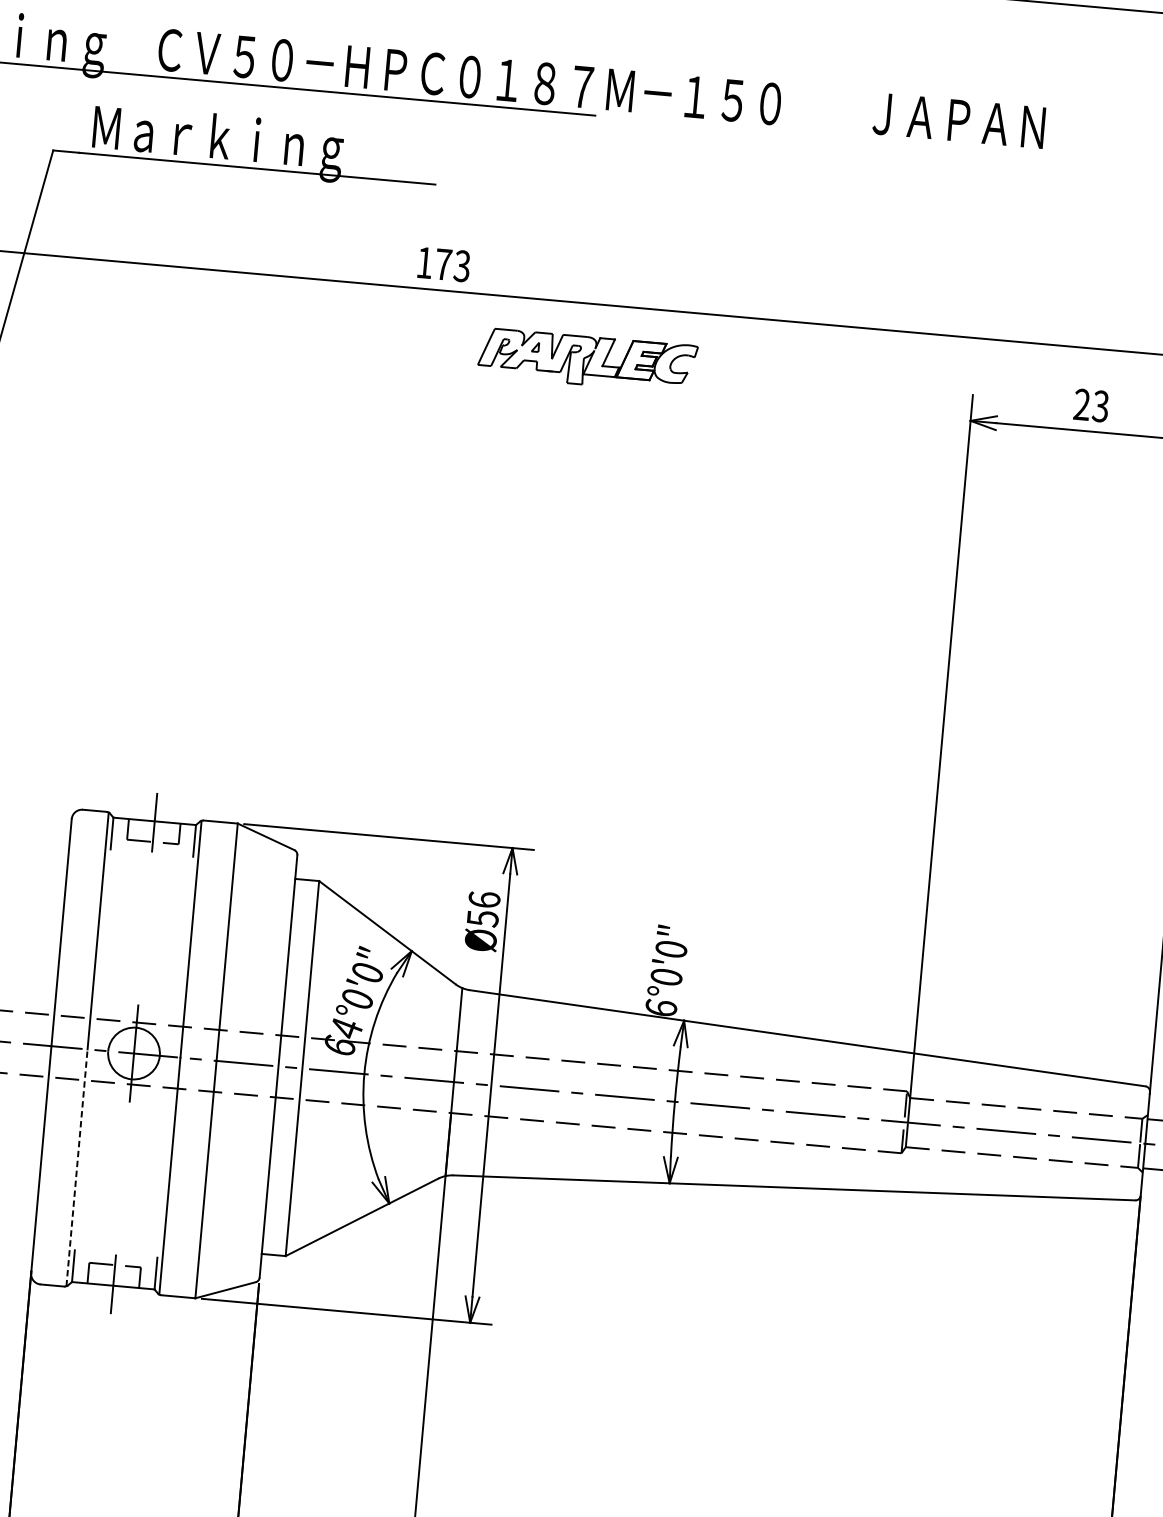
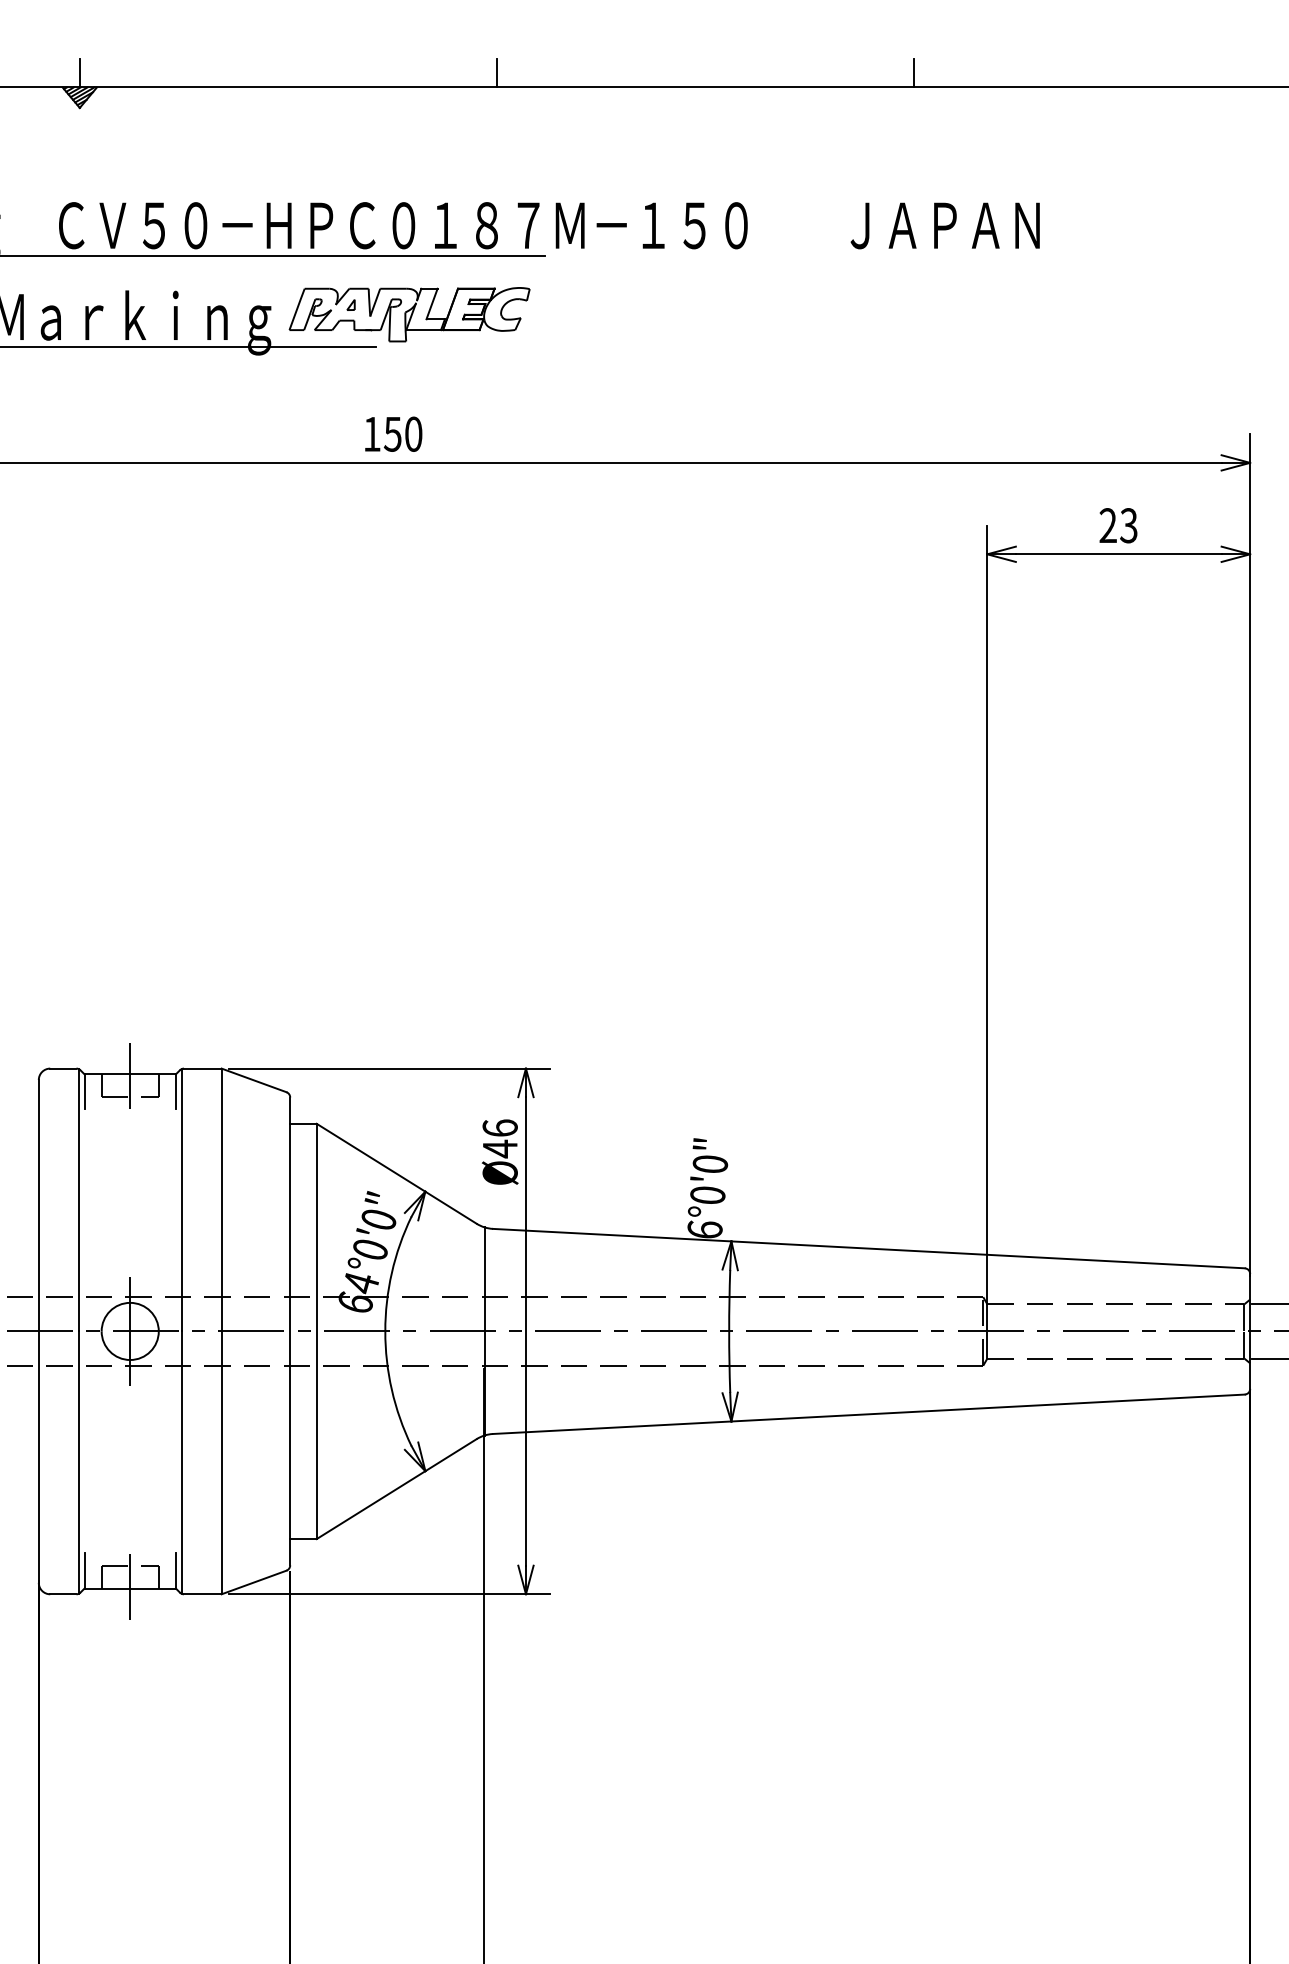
text: (452, 264) -> (402, 433), 173 -> 150
part: (587, 360) -> (409, 314), moved
text: (483, 918) -> (500, 1148), Ø56 -> Ø46
line: (76, 1167) -> (78, 1462), dashed -> solid

